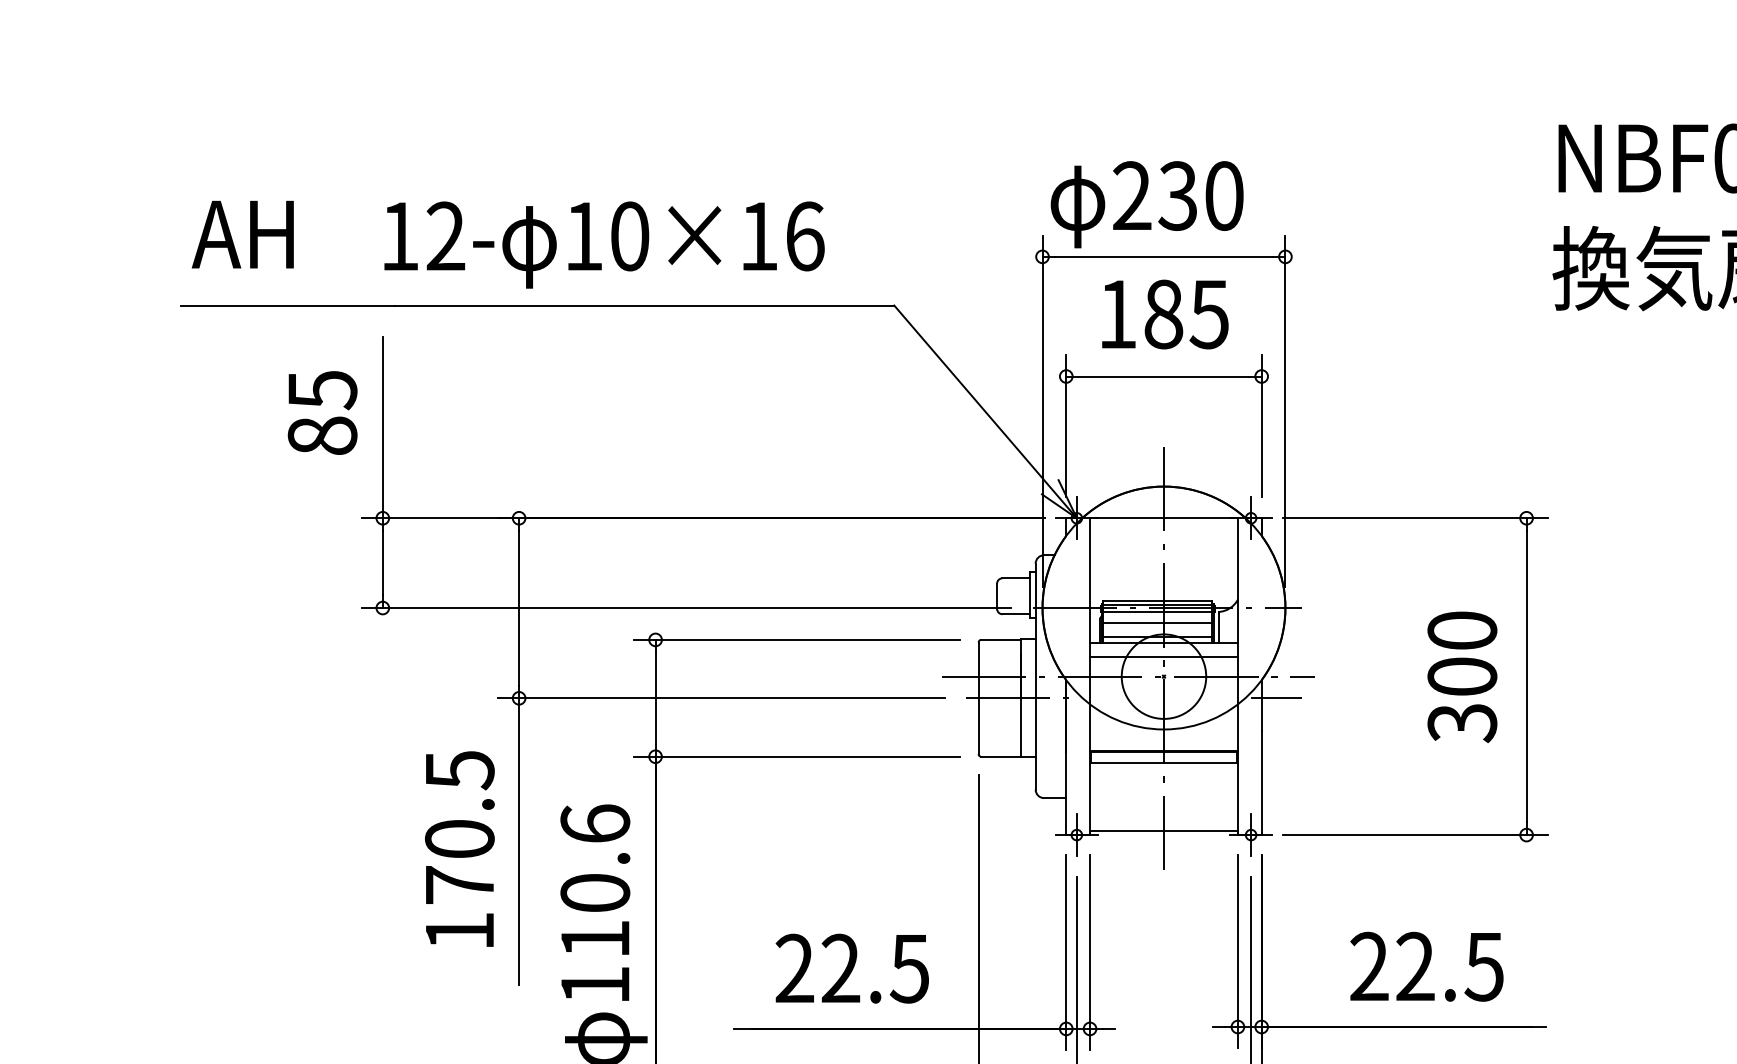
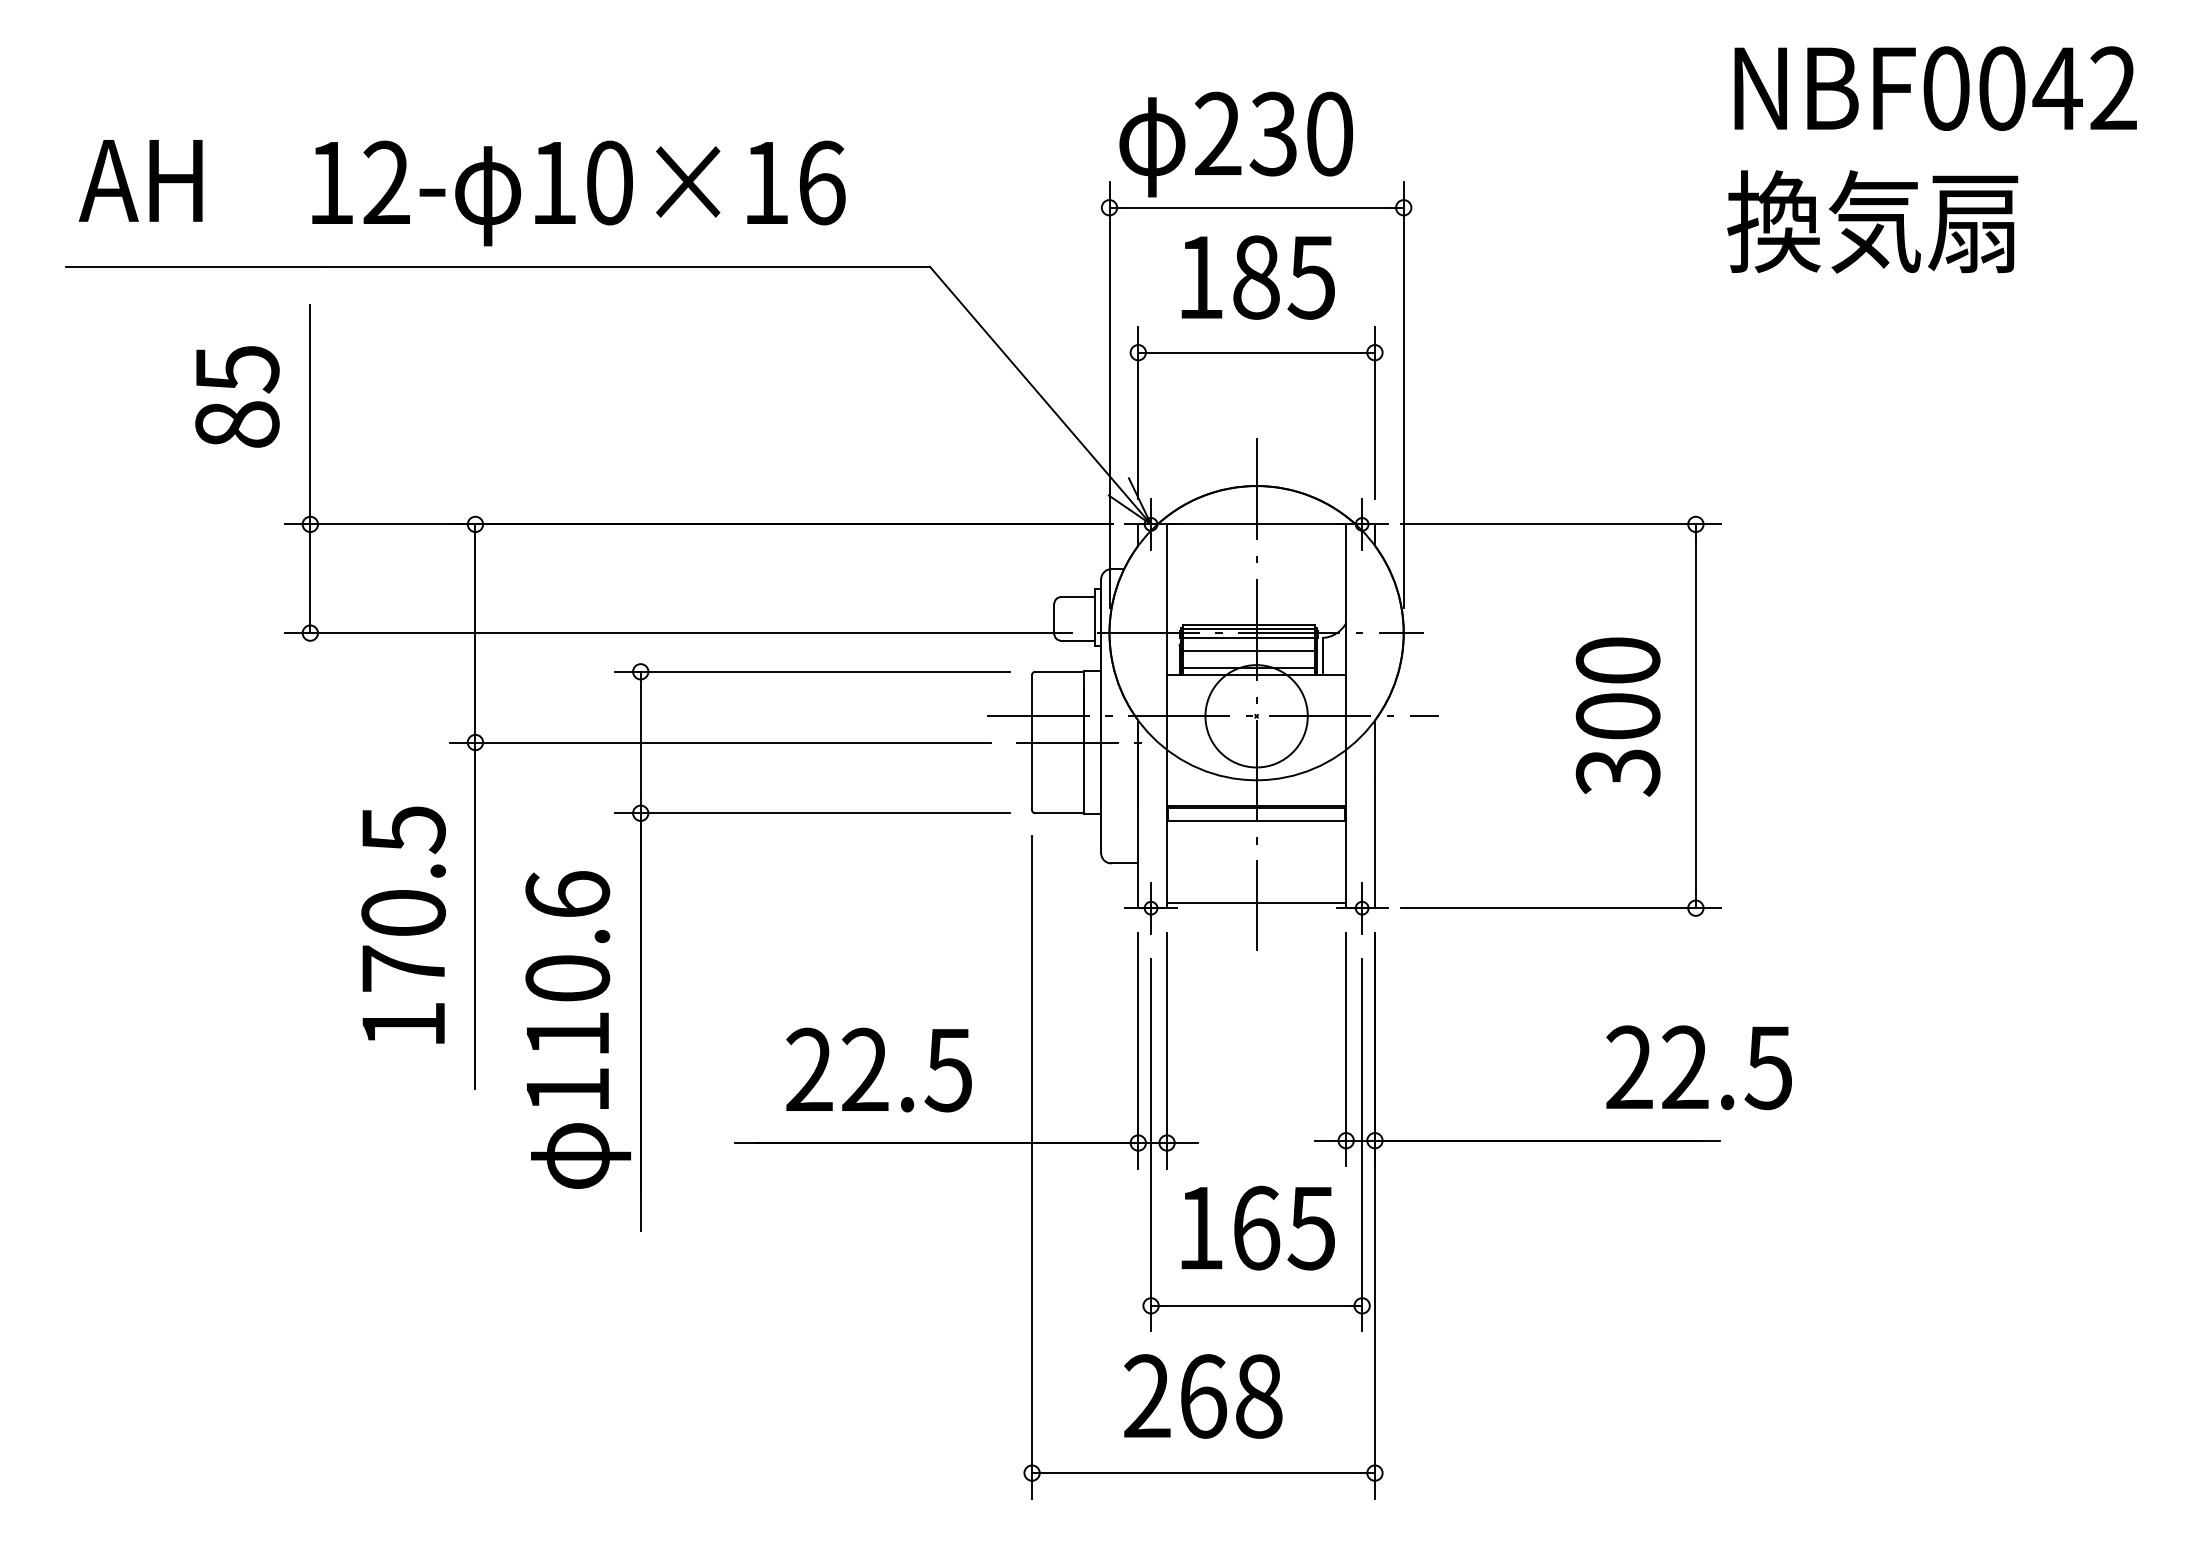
line: (1163, 657) -> (1256, 692), removed
line: (1276, 698) -> (1393, 742), removed
text: (1426, 966) -> (1698, 1067), moved

